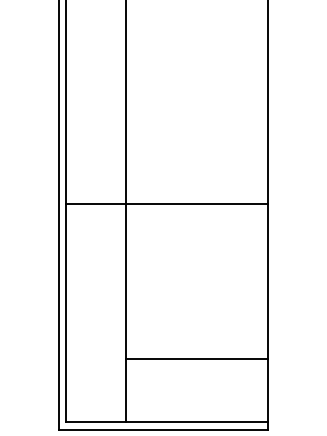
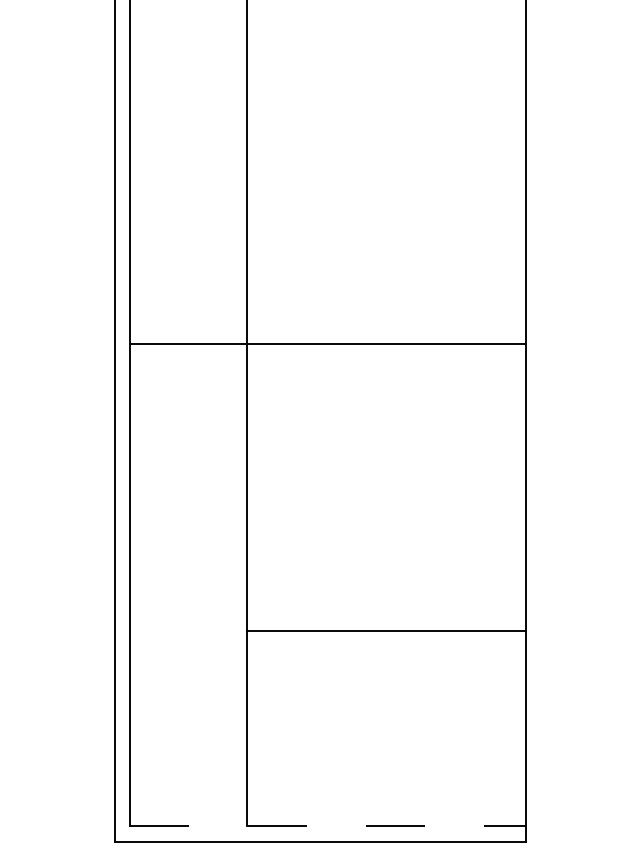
line: (167, 203) -> (328, 343), moved
line: (196, 359) -> (385, 631), moved
line: (167, 421) -> (328, 825), solid -> dashed

